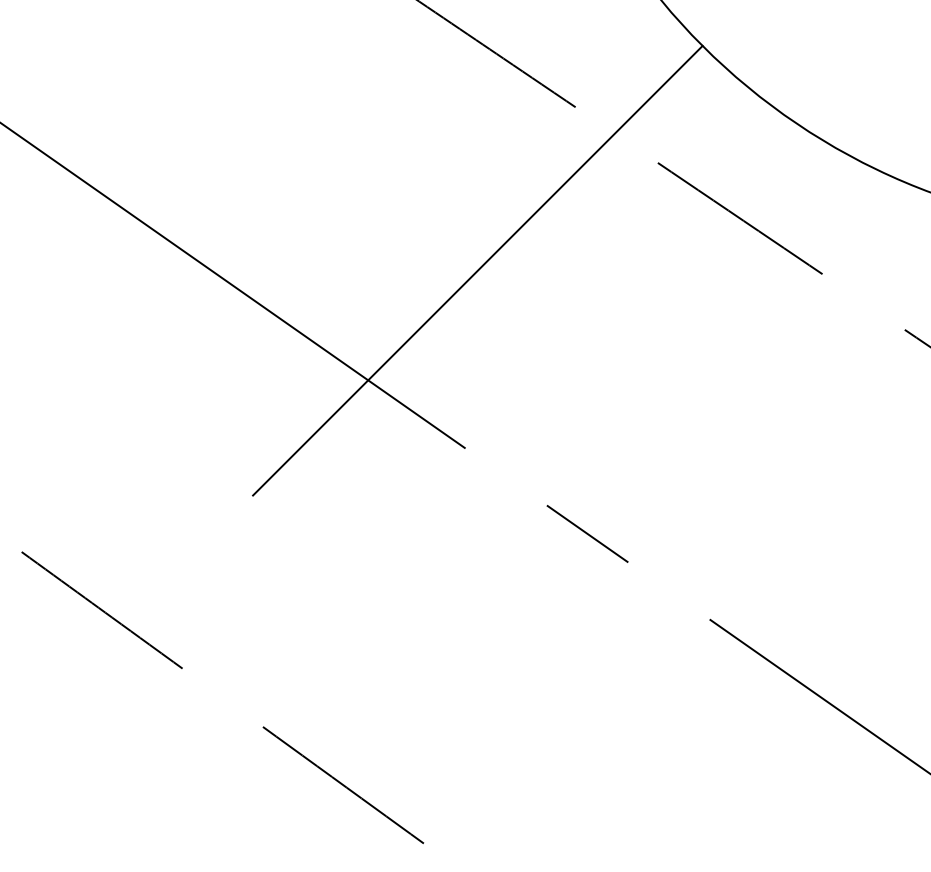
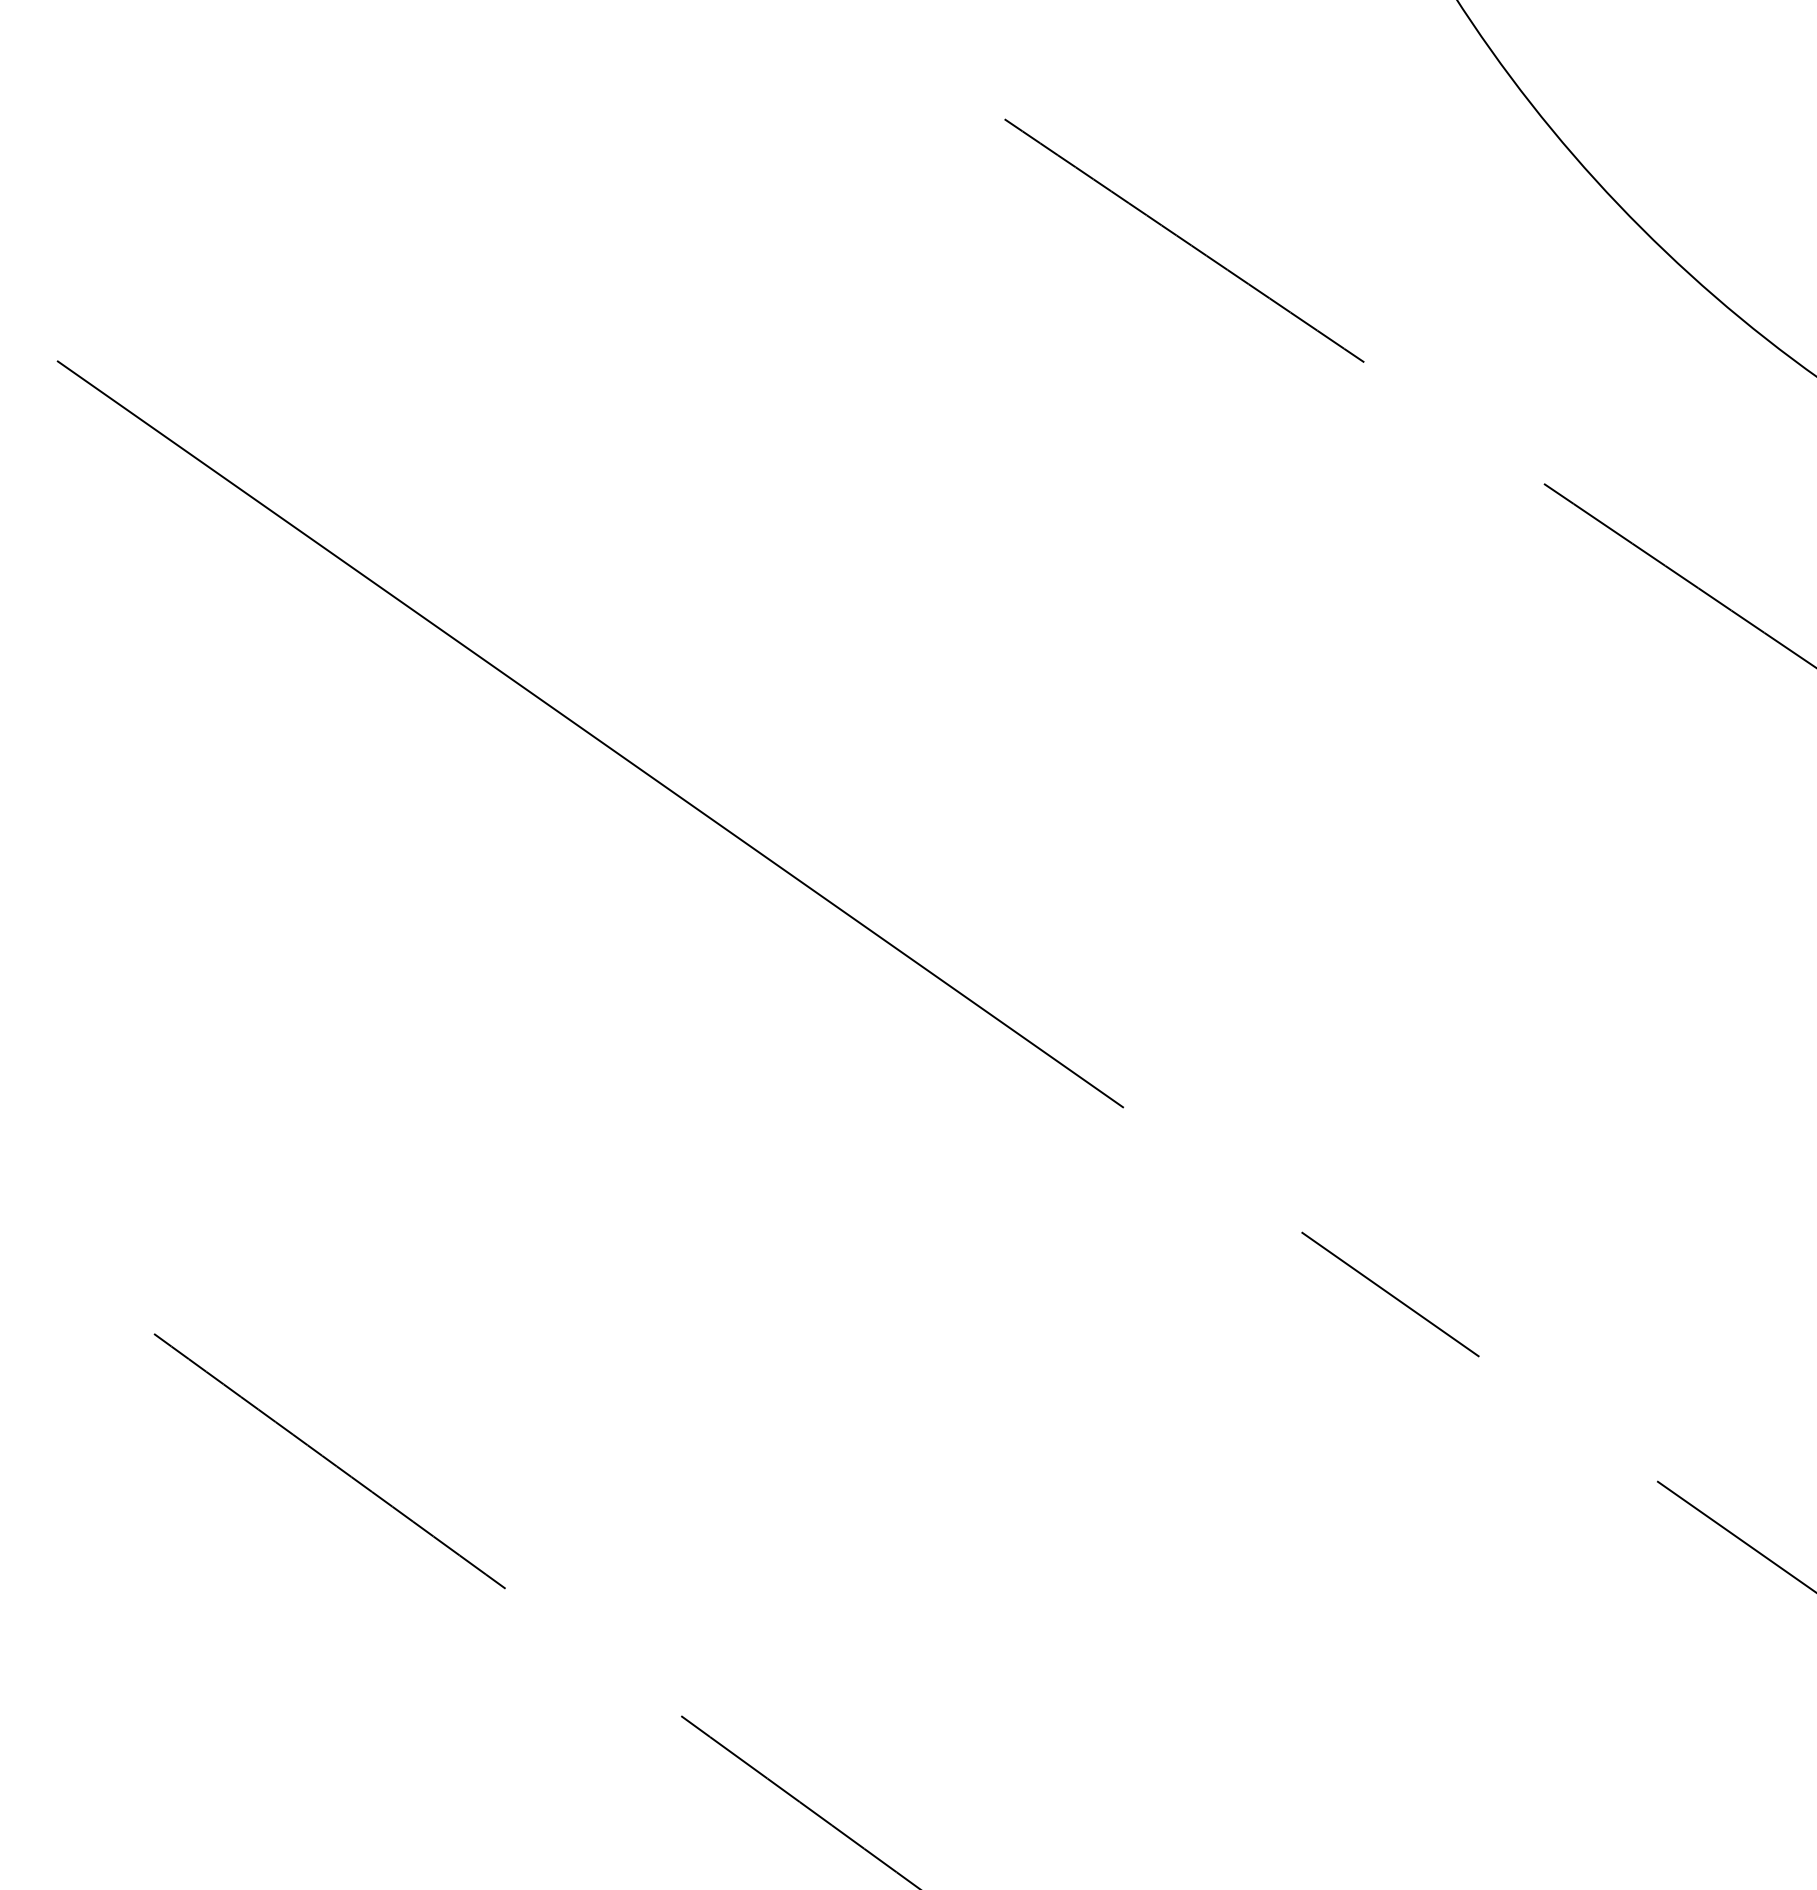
line: (477, 270) -> (1149, 718), removed

